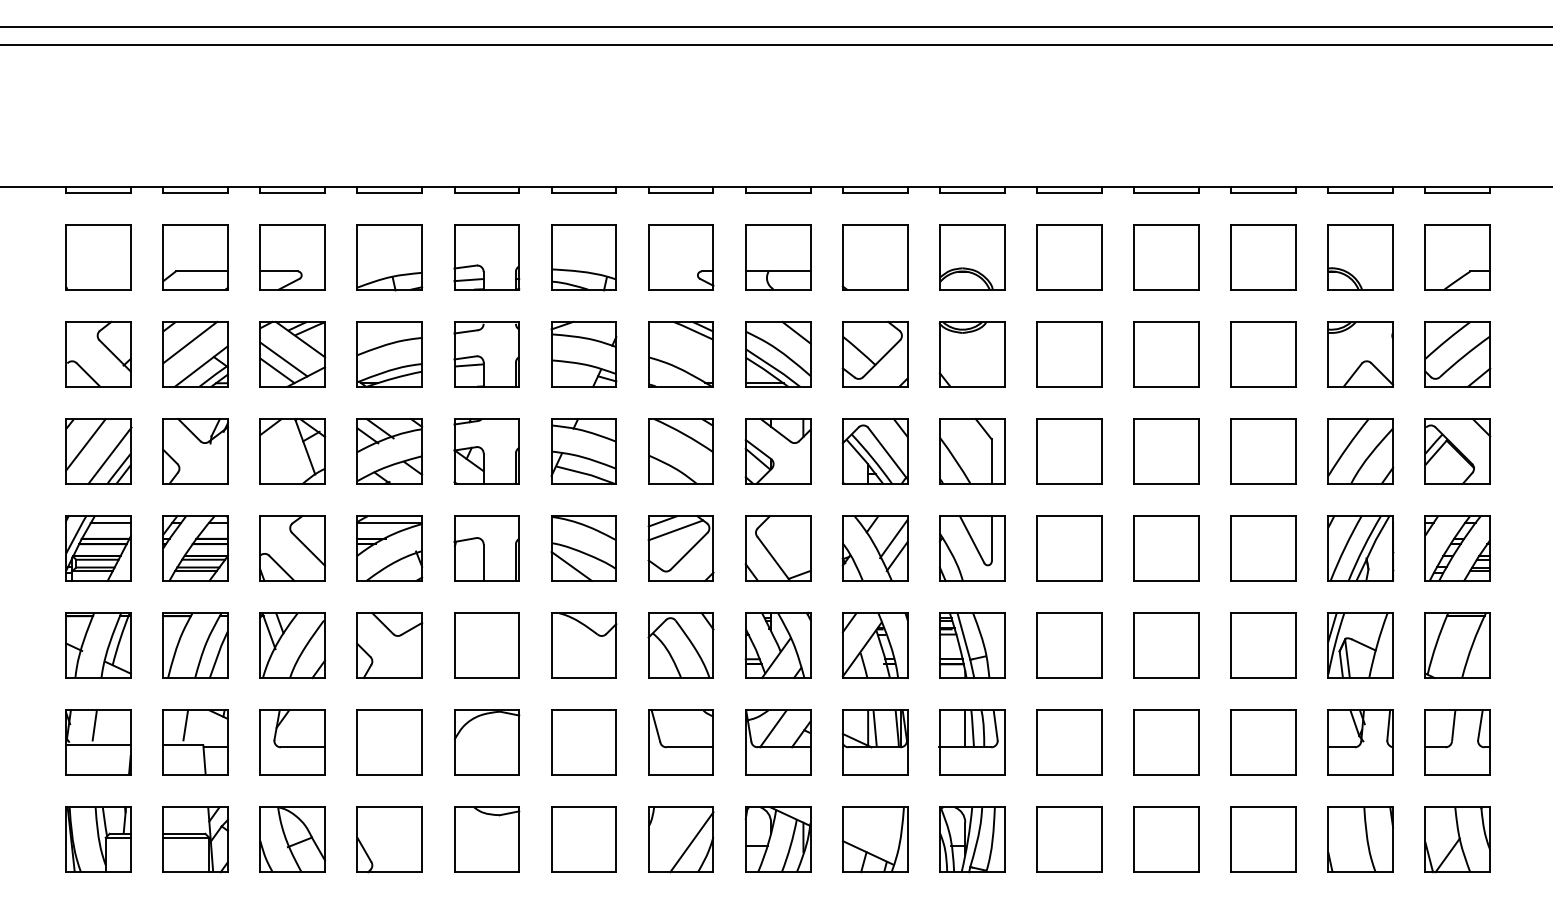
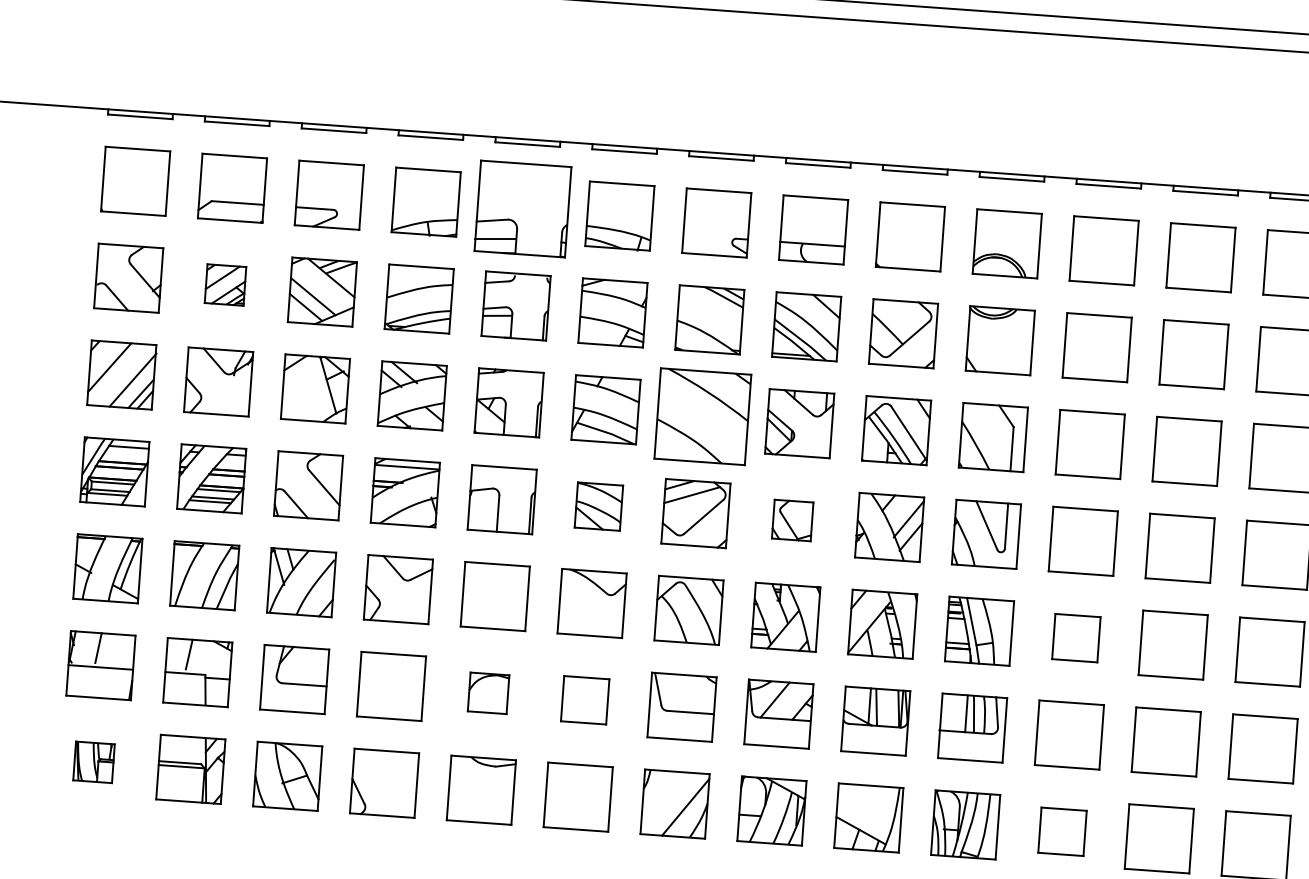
part: (486, 257) -> (522, 209), size x1.4
part: (195, 353) -> (225, 284), size x0.6
part: (680, 451) -> (702, 416), size x1.4
part: (583, 548) -> (598, 506), size x0.7
part: (777, 548) -> (792, 520), size x0.6
part: (1069, 645) -> (1076, 638), size x0.7
part: (487, 742) -> (488, 693), size x0.6
part: (583, 742) -> (584, 700), size x0.7
part: (98, 839) -> (94, 762), size x0.6
part: (1069, 839) -> (1062, 831), size x0.7

